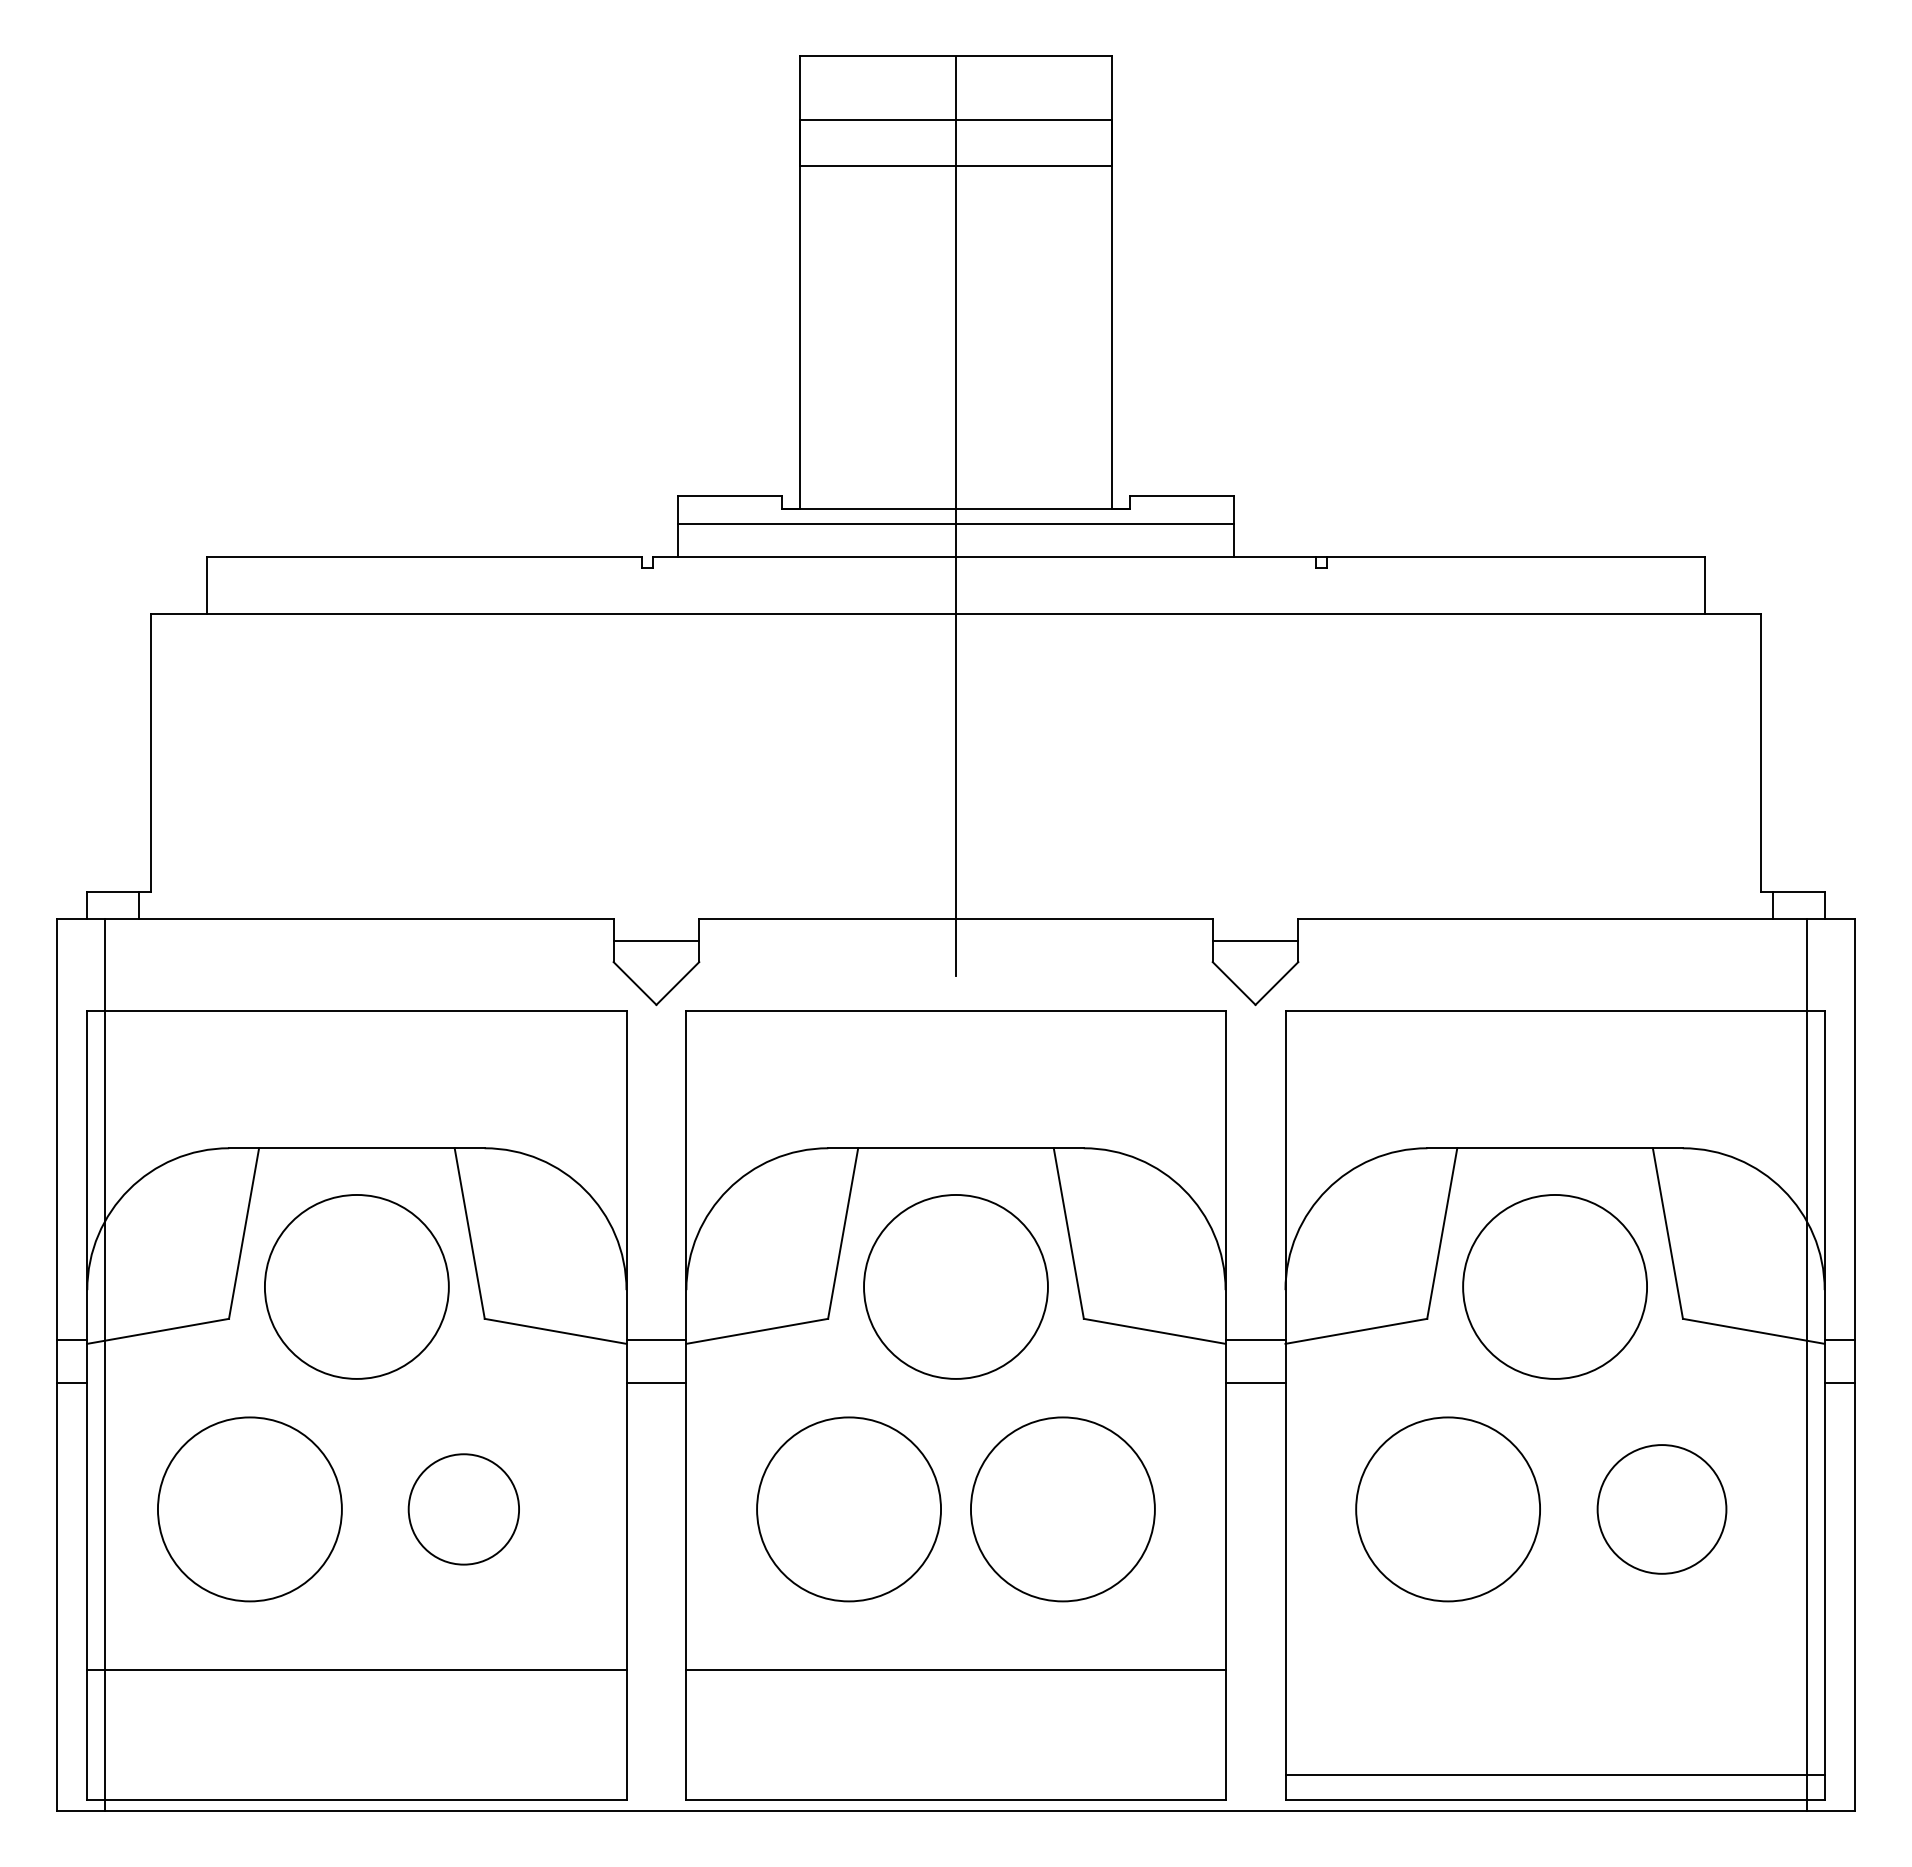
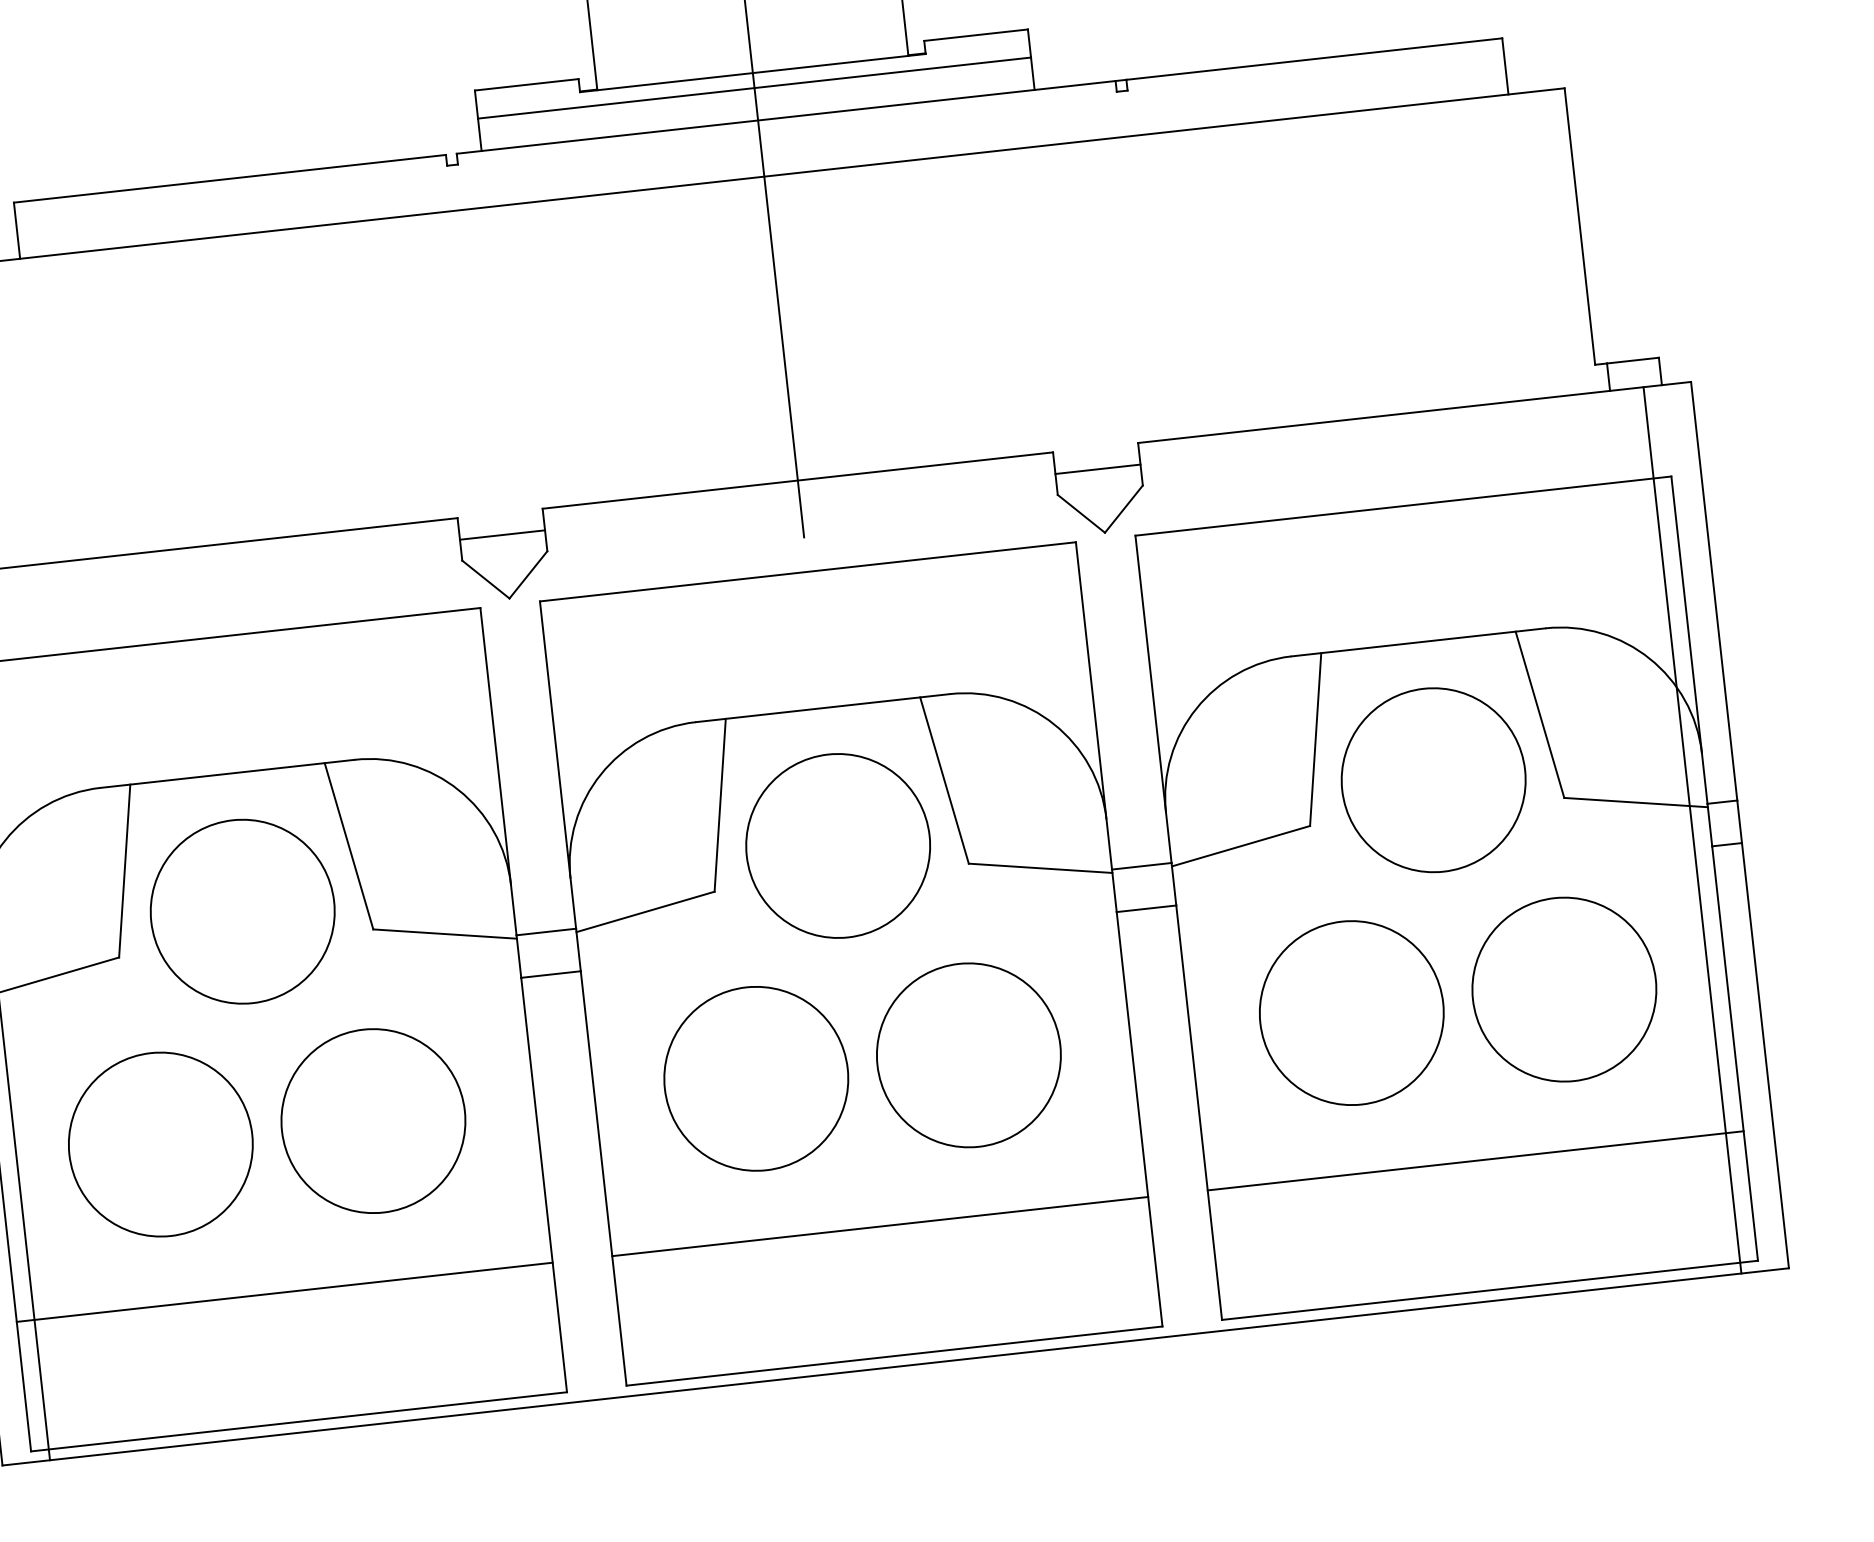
circle: (463, 1509) -> (373, 1121), size x1.67
circle: (1661, 1509) -> (1563, 989), size x1.43
line: (1554, 1774) -> (1475, 1160), moved

